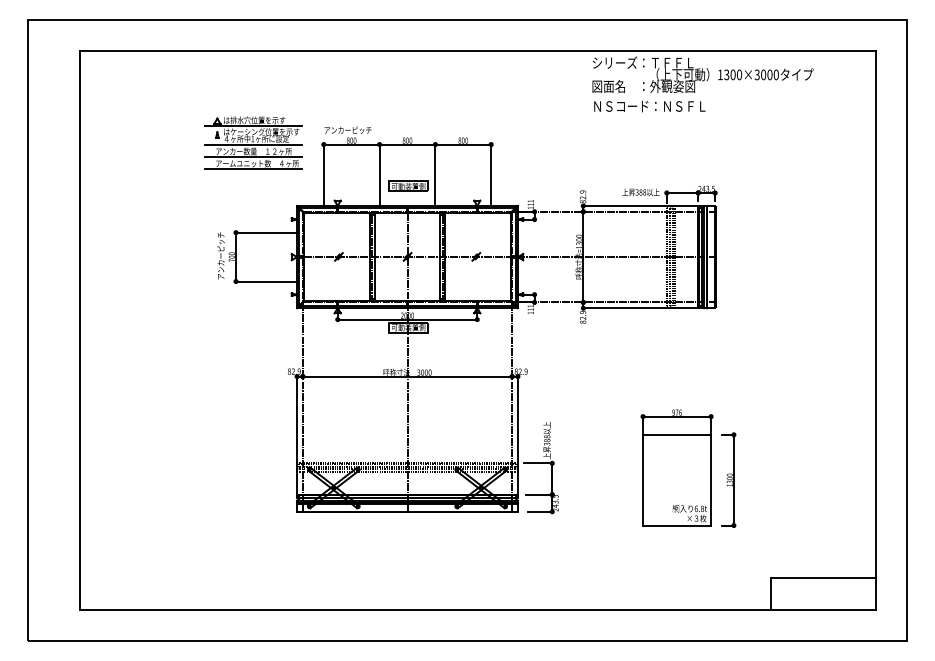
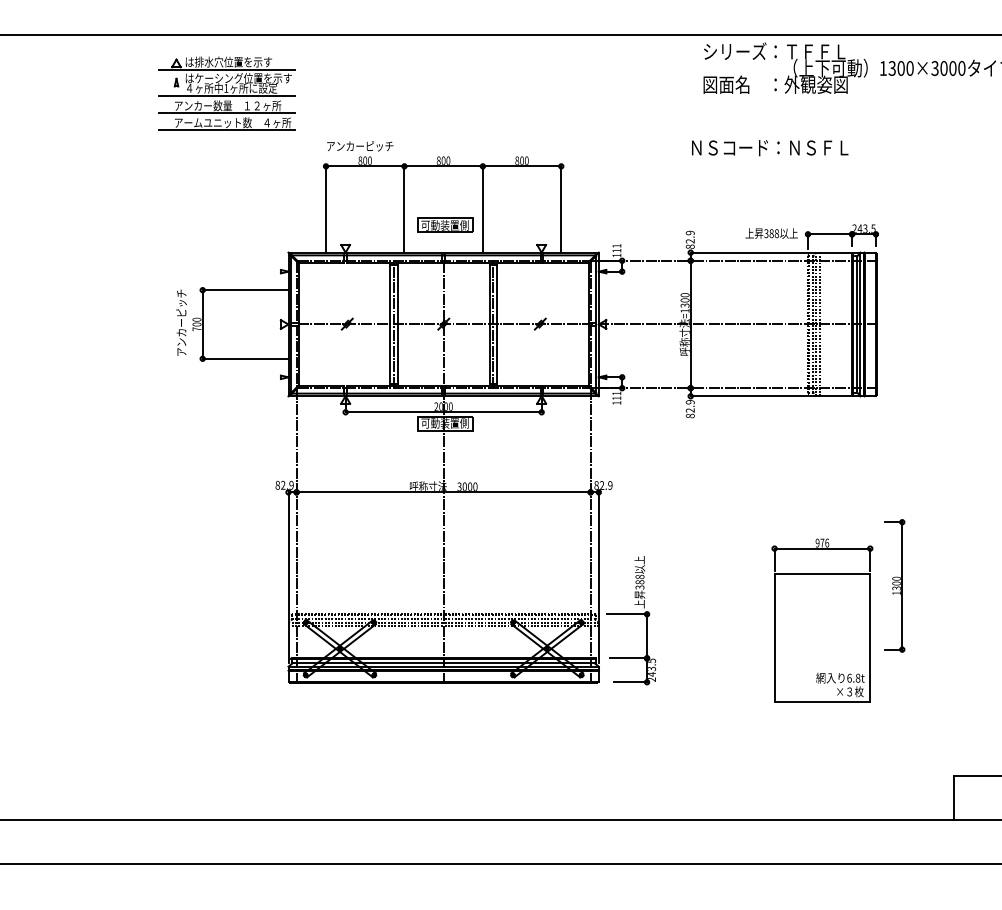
text: (649, 106) -> (769, 147), moved
part: (253, 142) -> (227, 93), moved
part: (728, 479) -> (894, 584), moved

